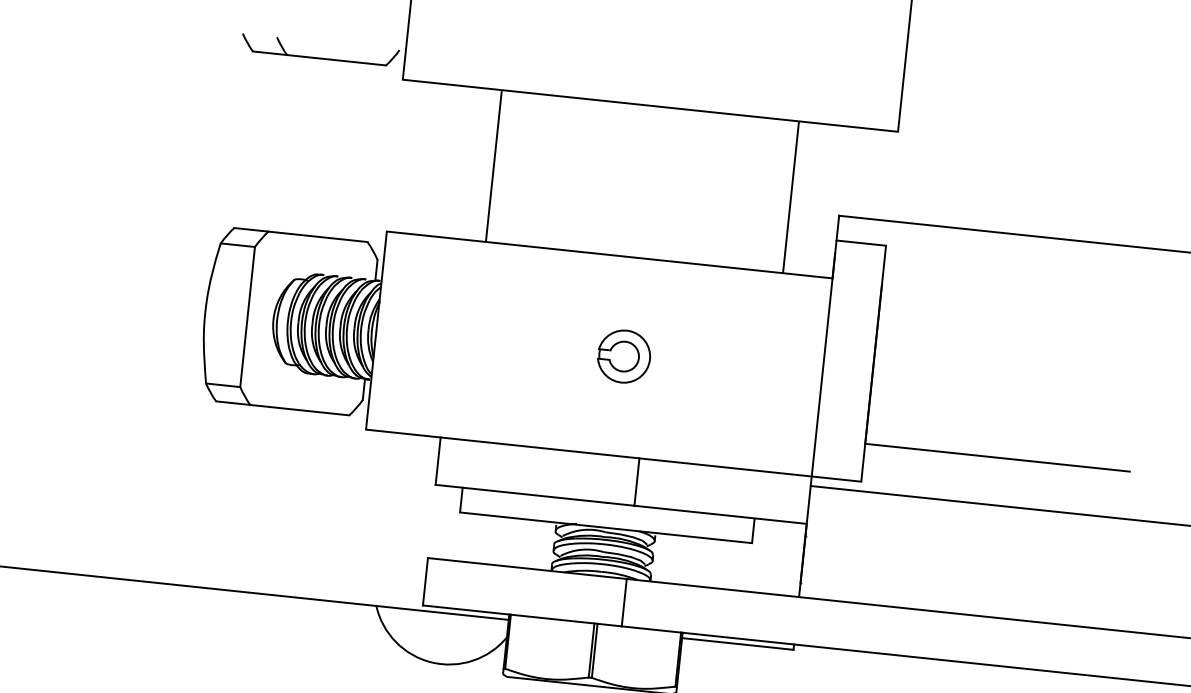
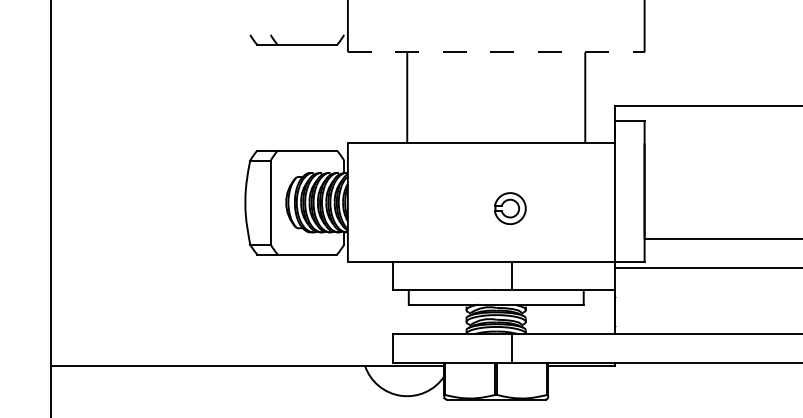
line: (650, 106) -> (496, 52), solid -> dashed
part: (624, 356) -> (510, 208), moved

